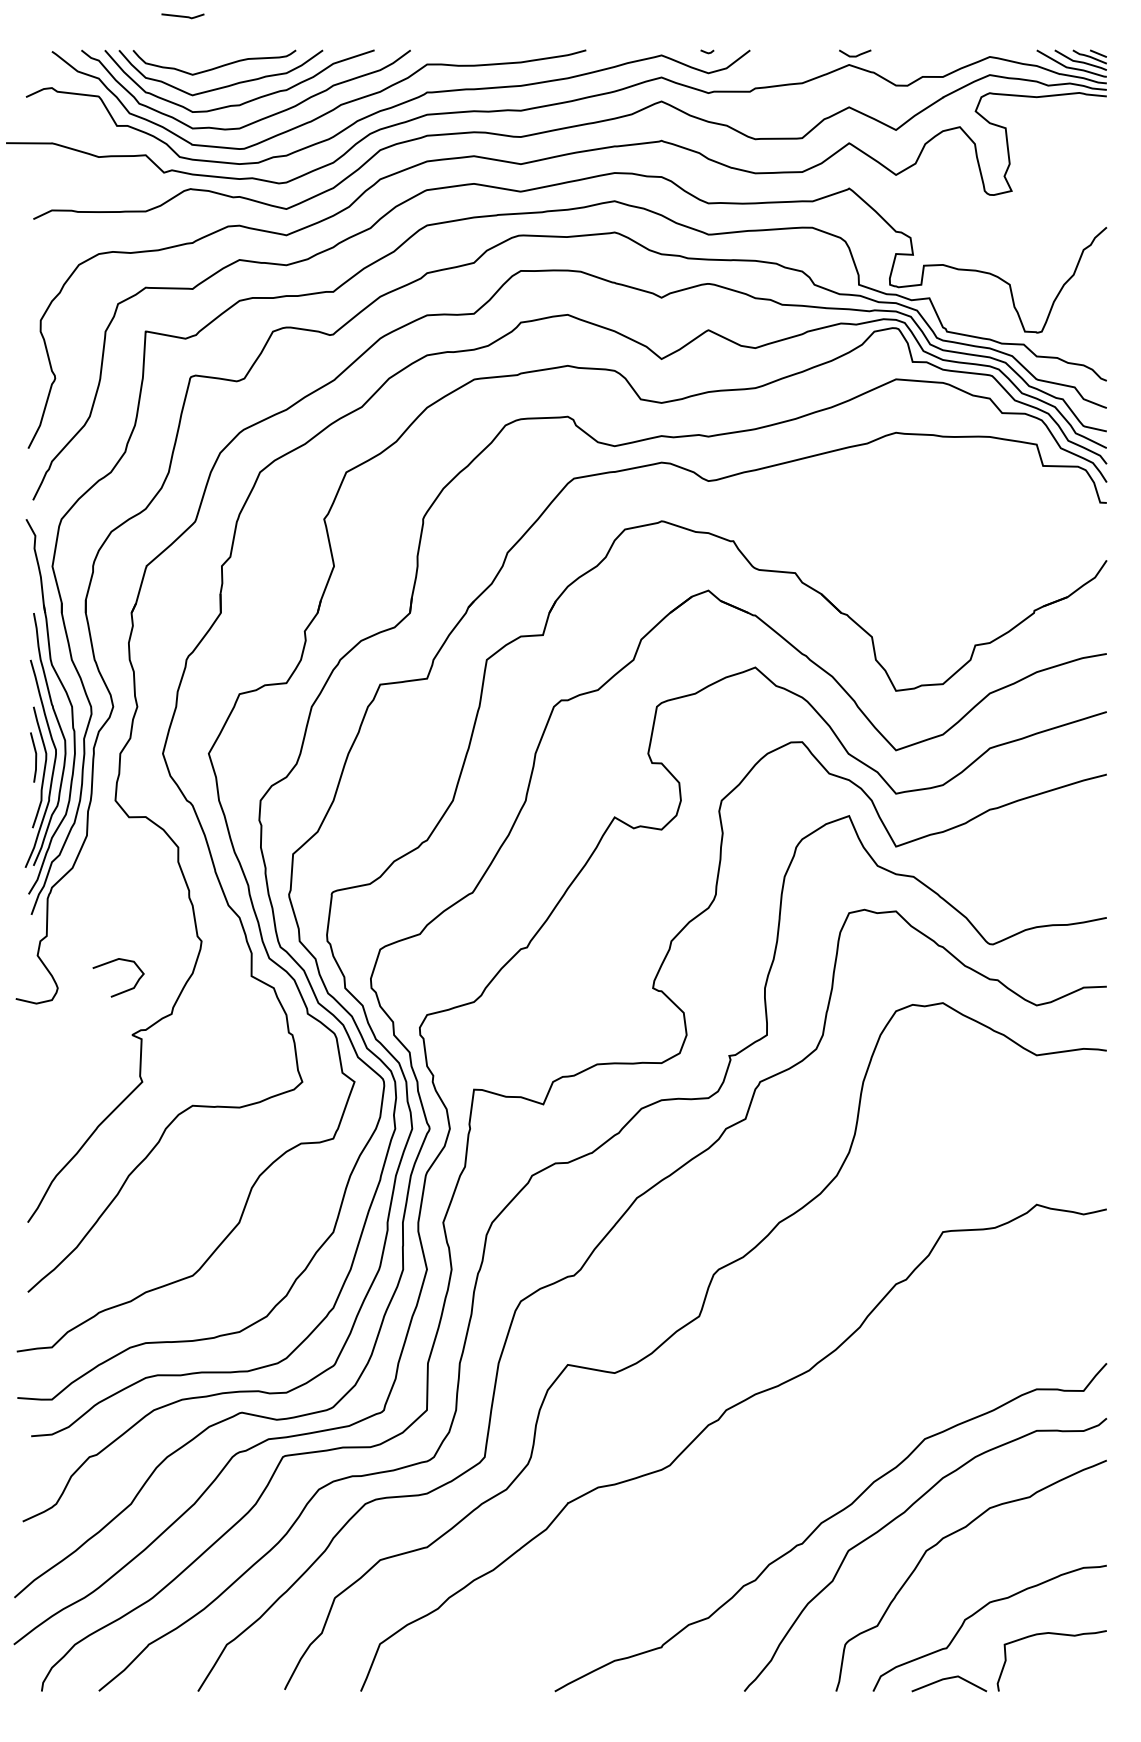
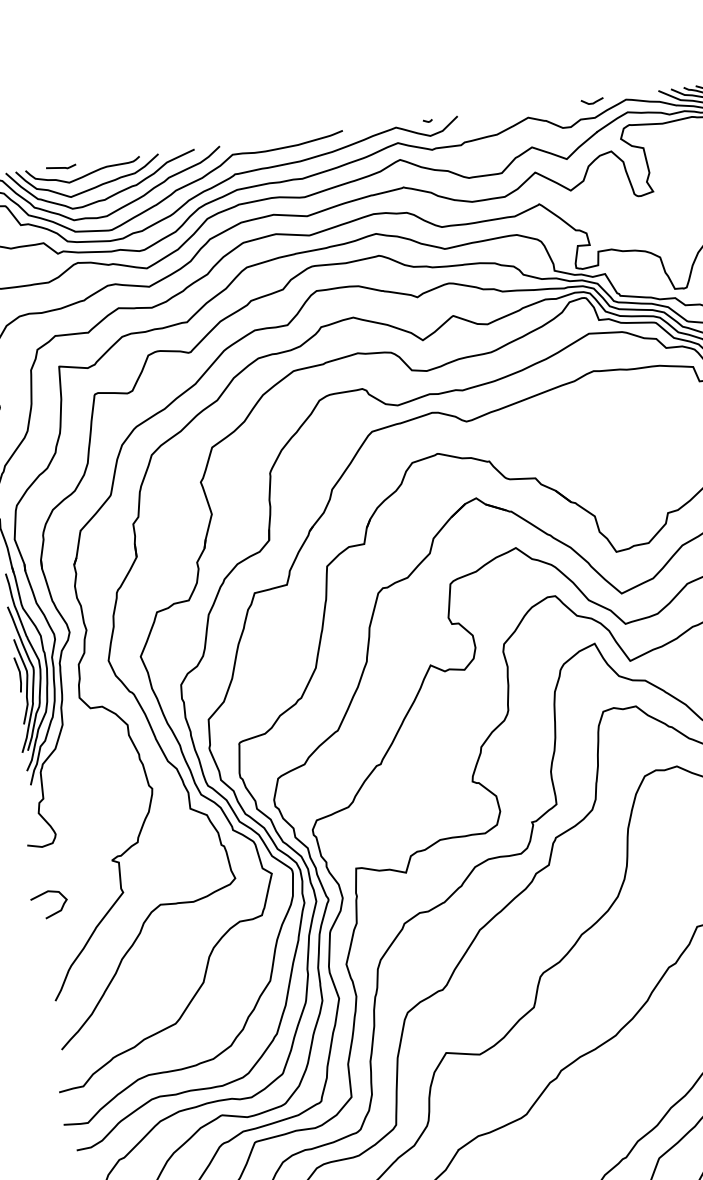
line: (182, 16) -> (60, 167), moved
line: (855, 55) -> (592, 102), moved
curve: (124, 990) -> (54, 912), moved

